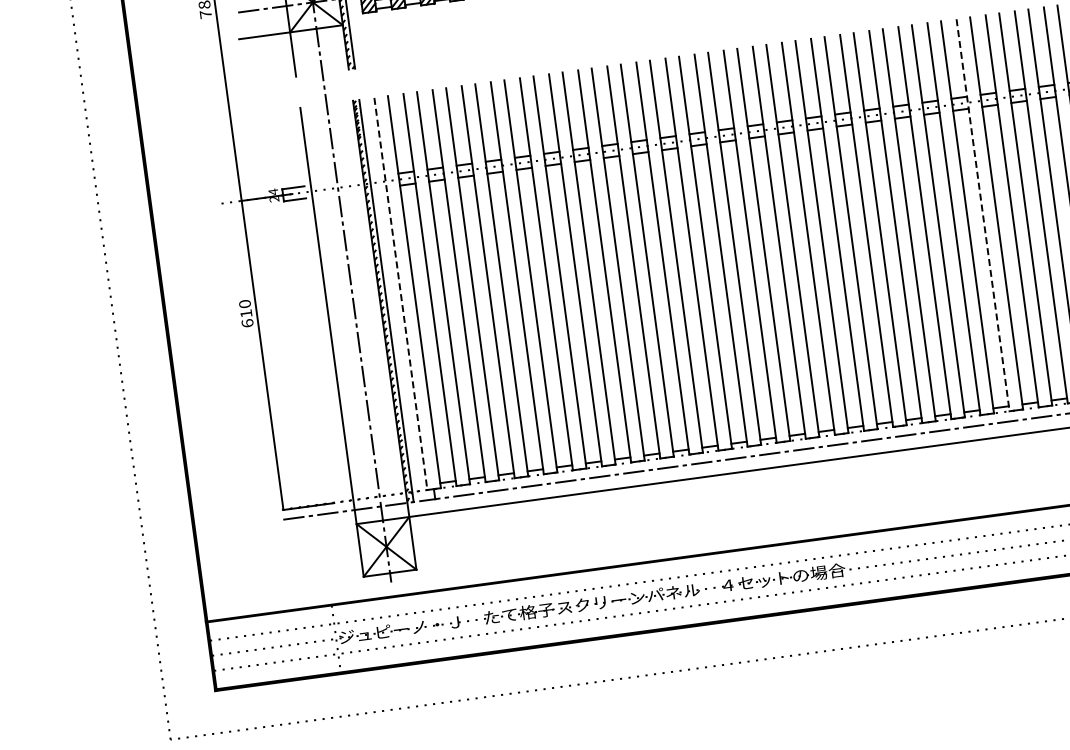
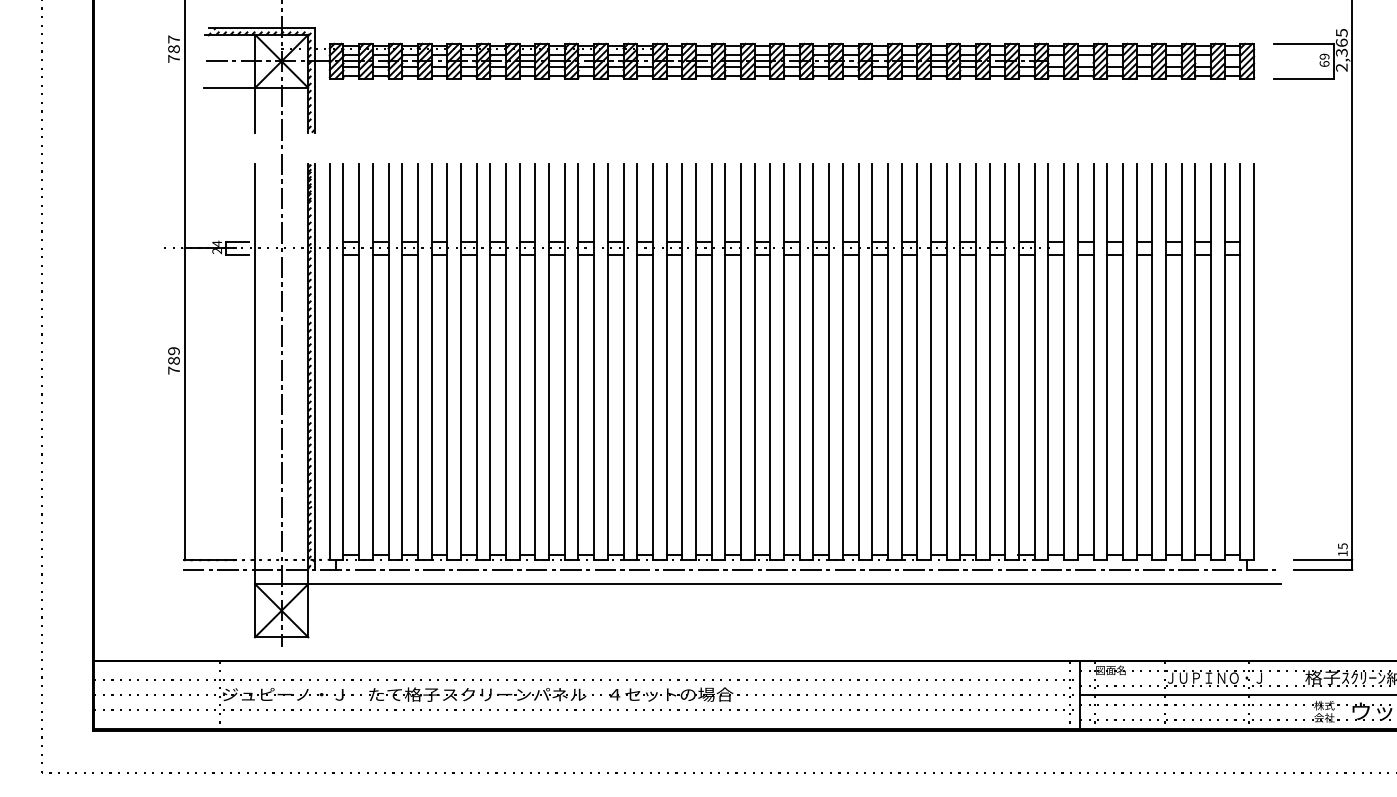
line: (983, 215) -> (917, 362), dashed -> solid
line: (400, 294) -> (329, 362), dashed -> solid
text: (245, 313) -> (173, 360), 610 -> 789

